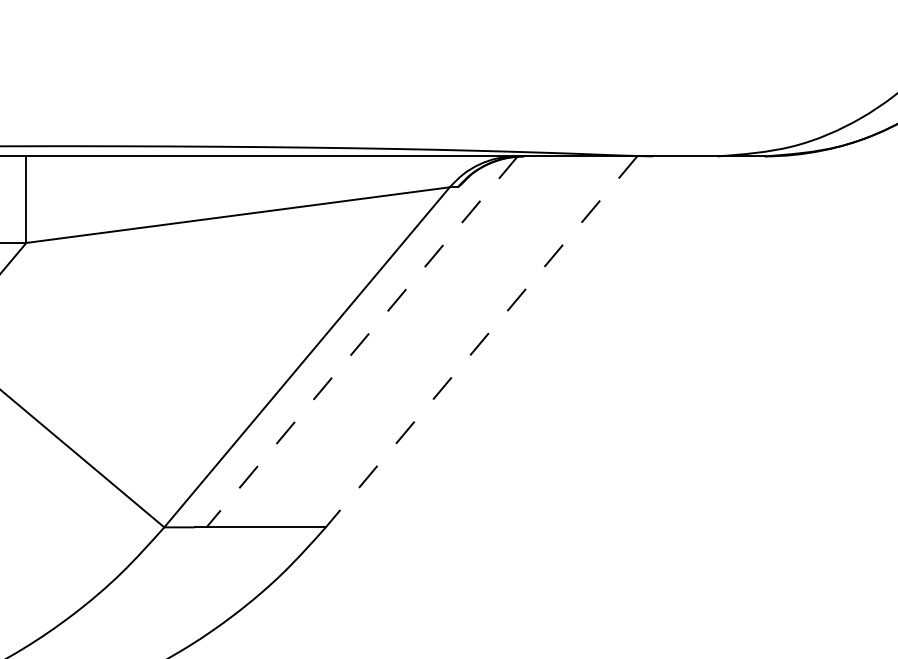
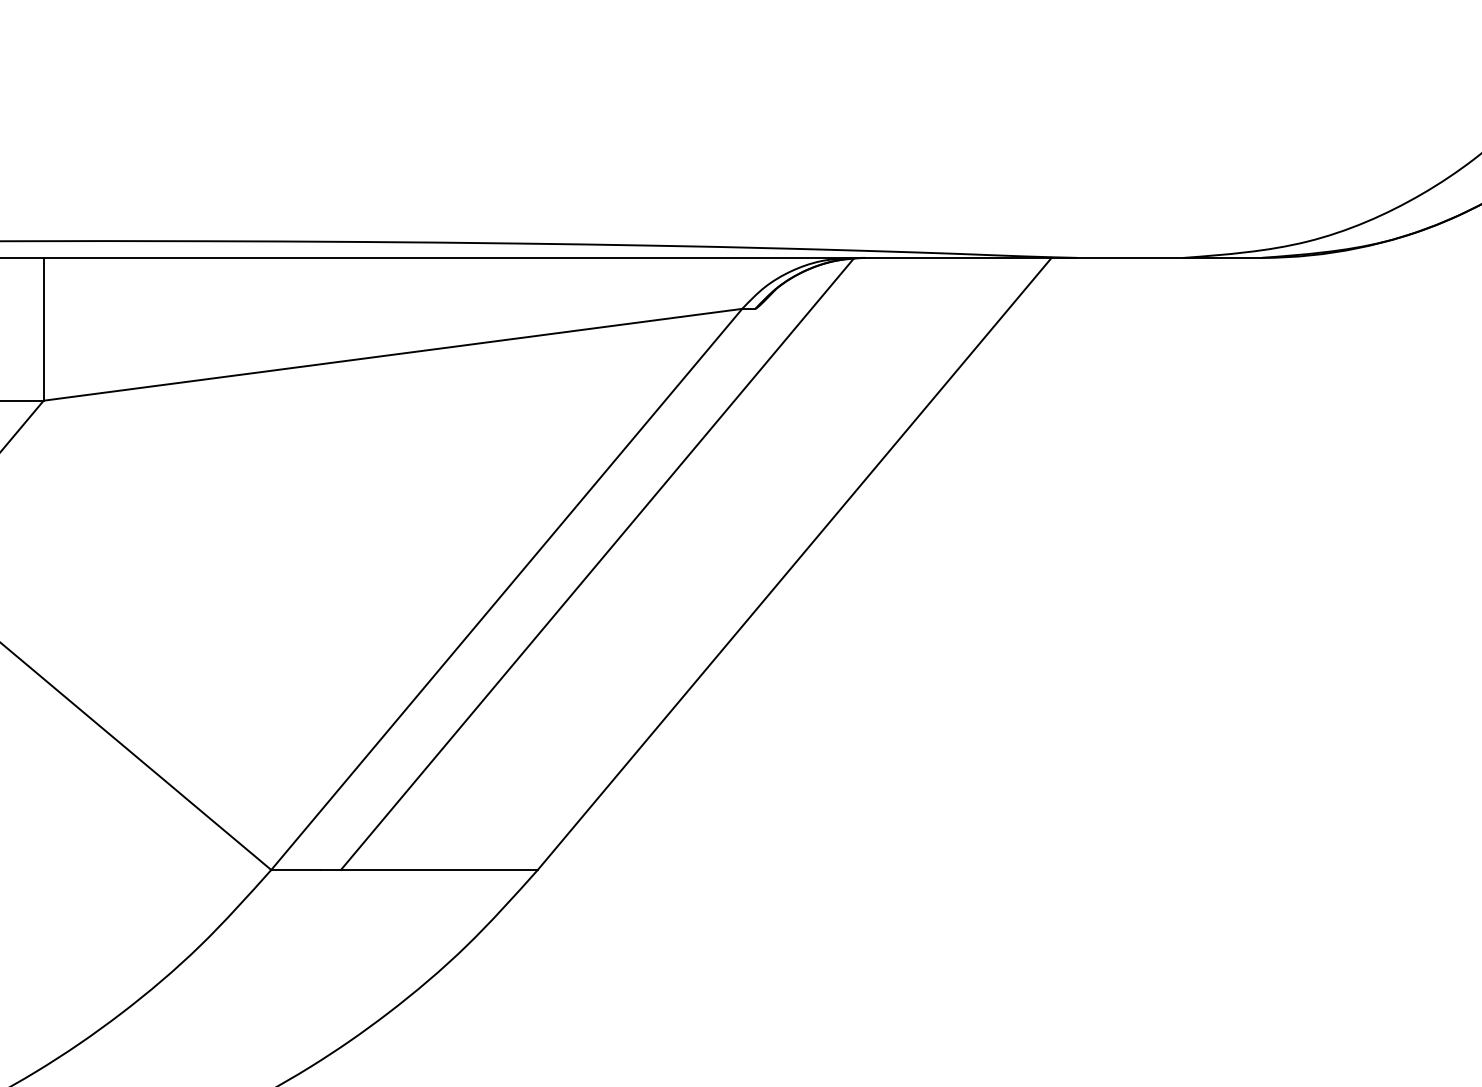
line: (362, 342) -> (598, 564), dashed -> solid
line: (481, 342) -> (794, 564), dashed -> solid

